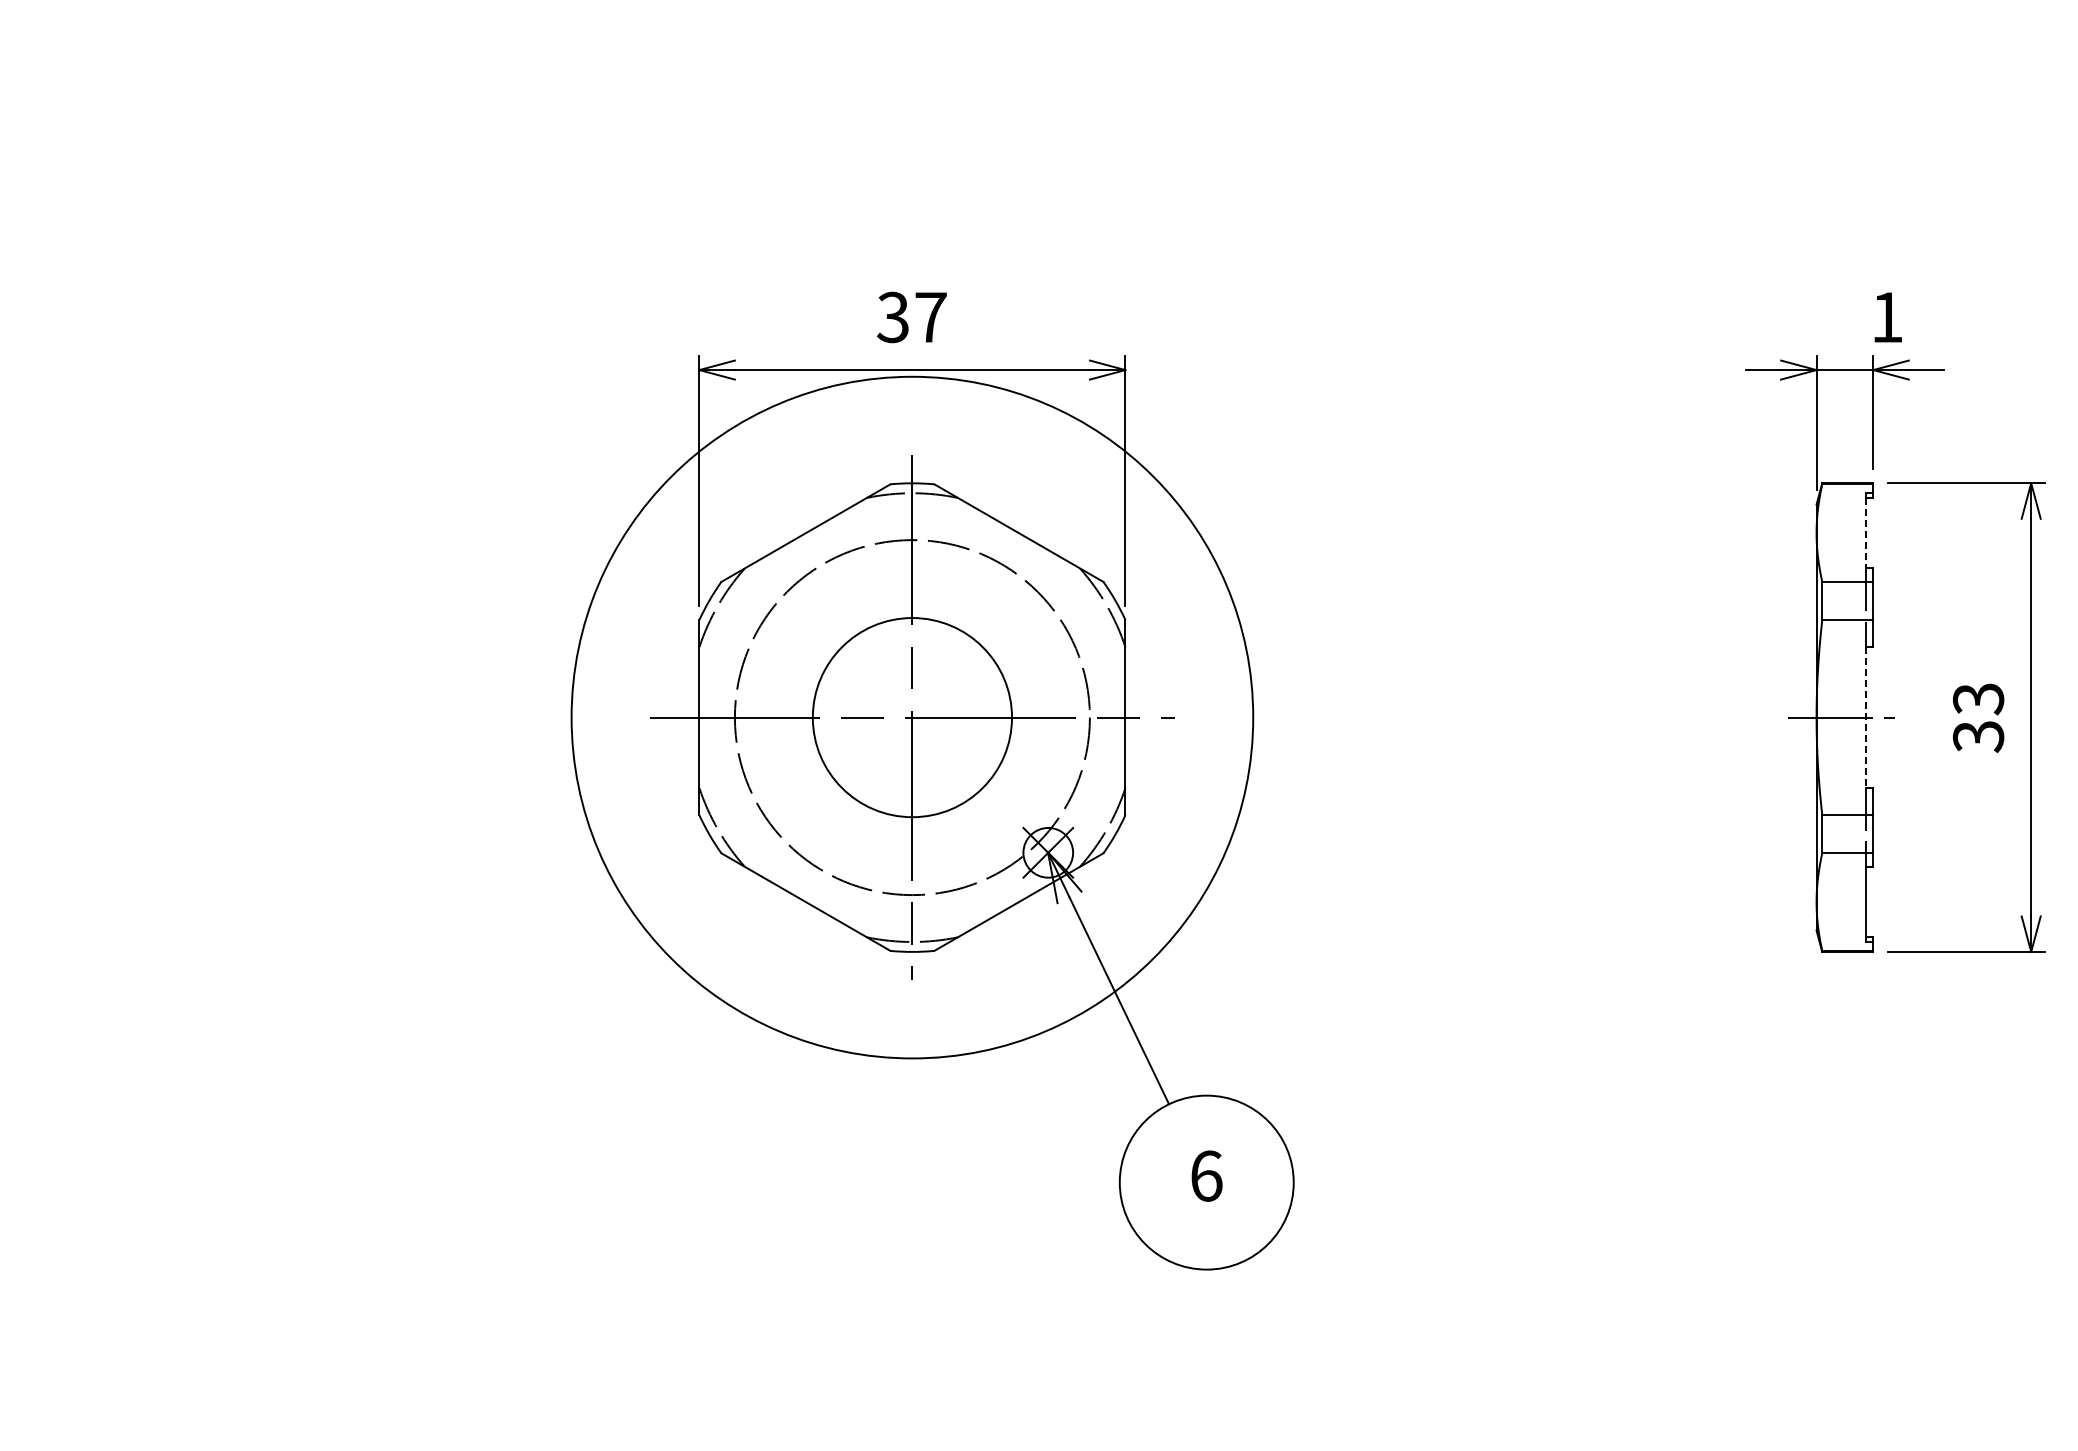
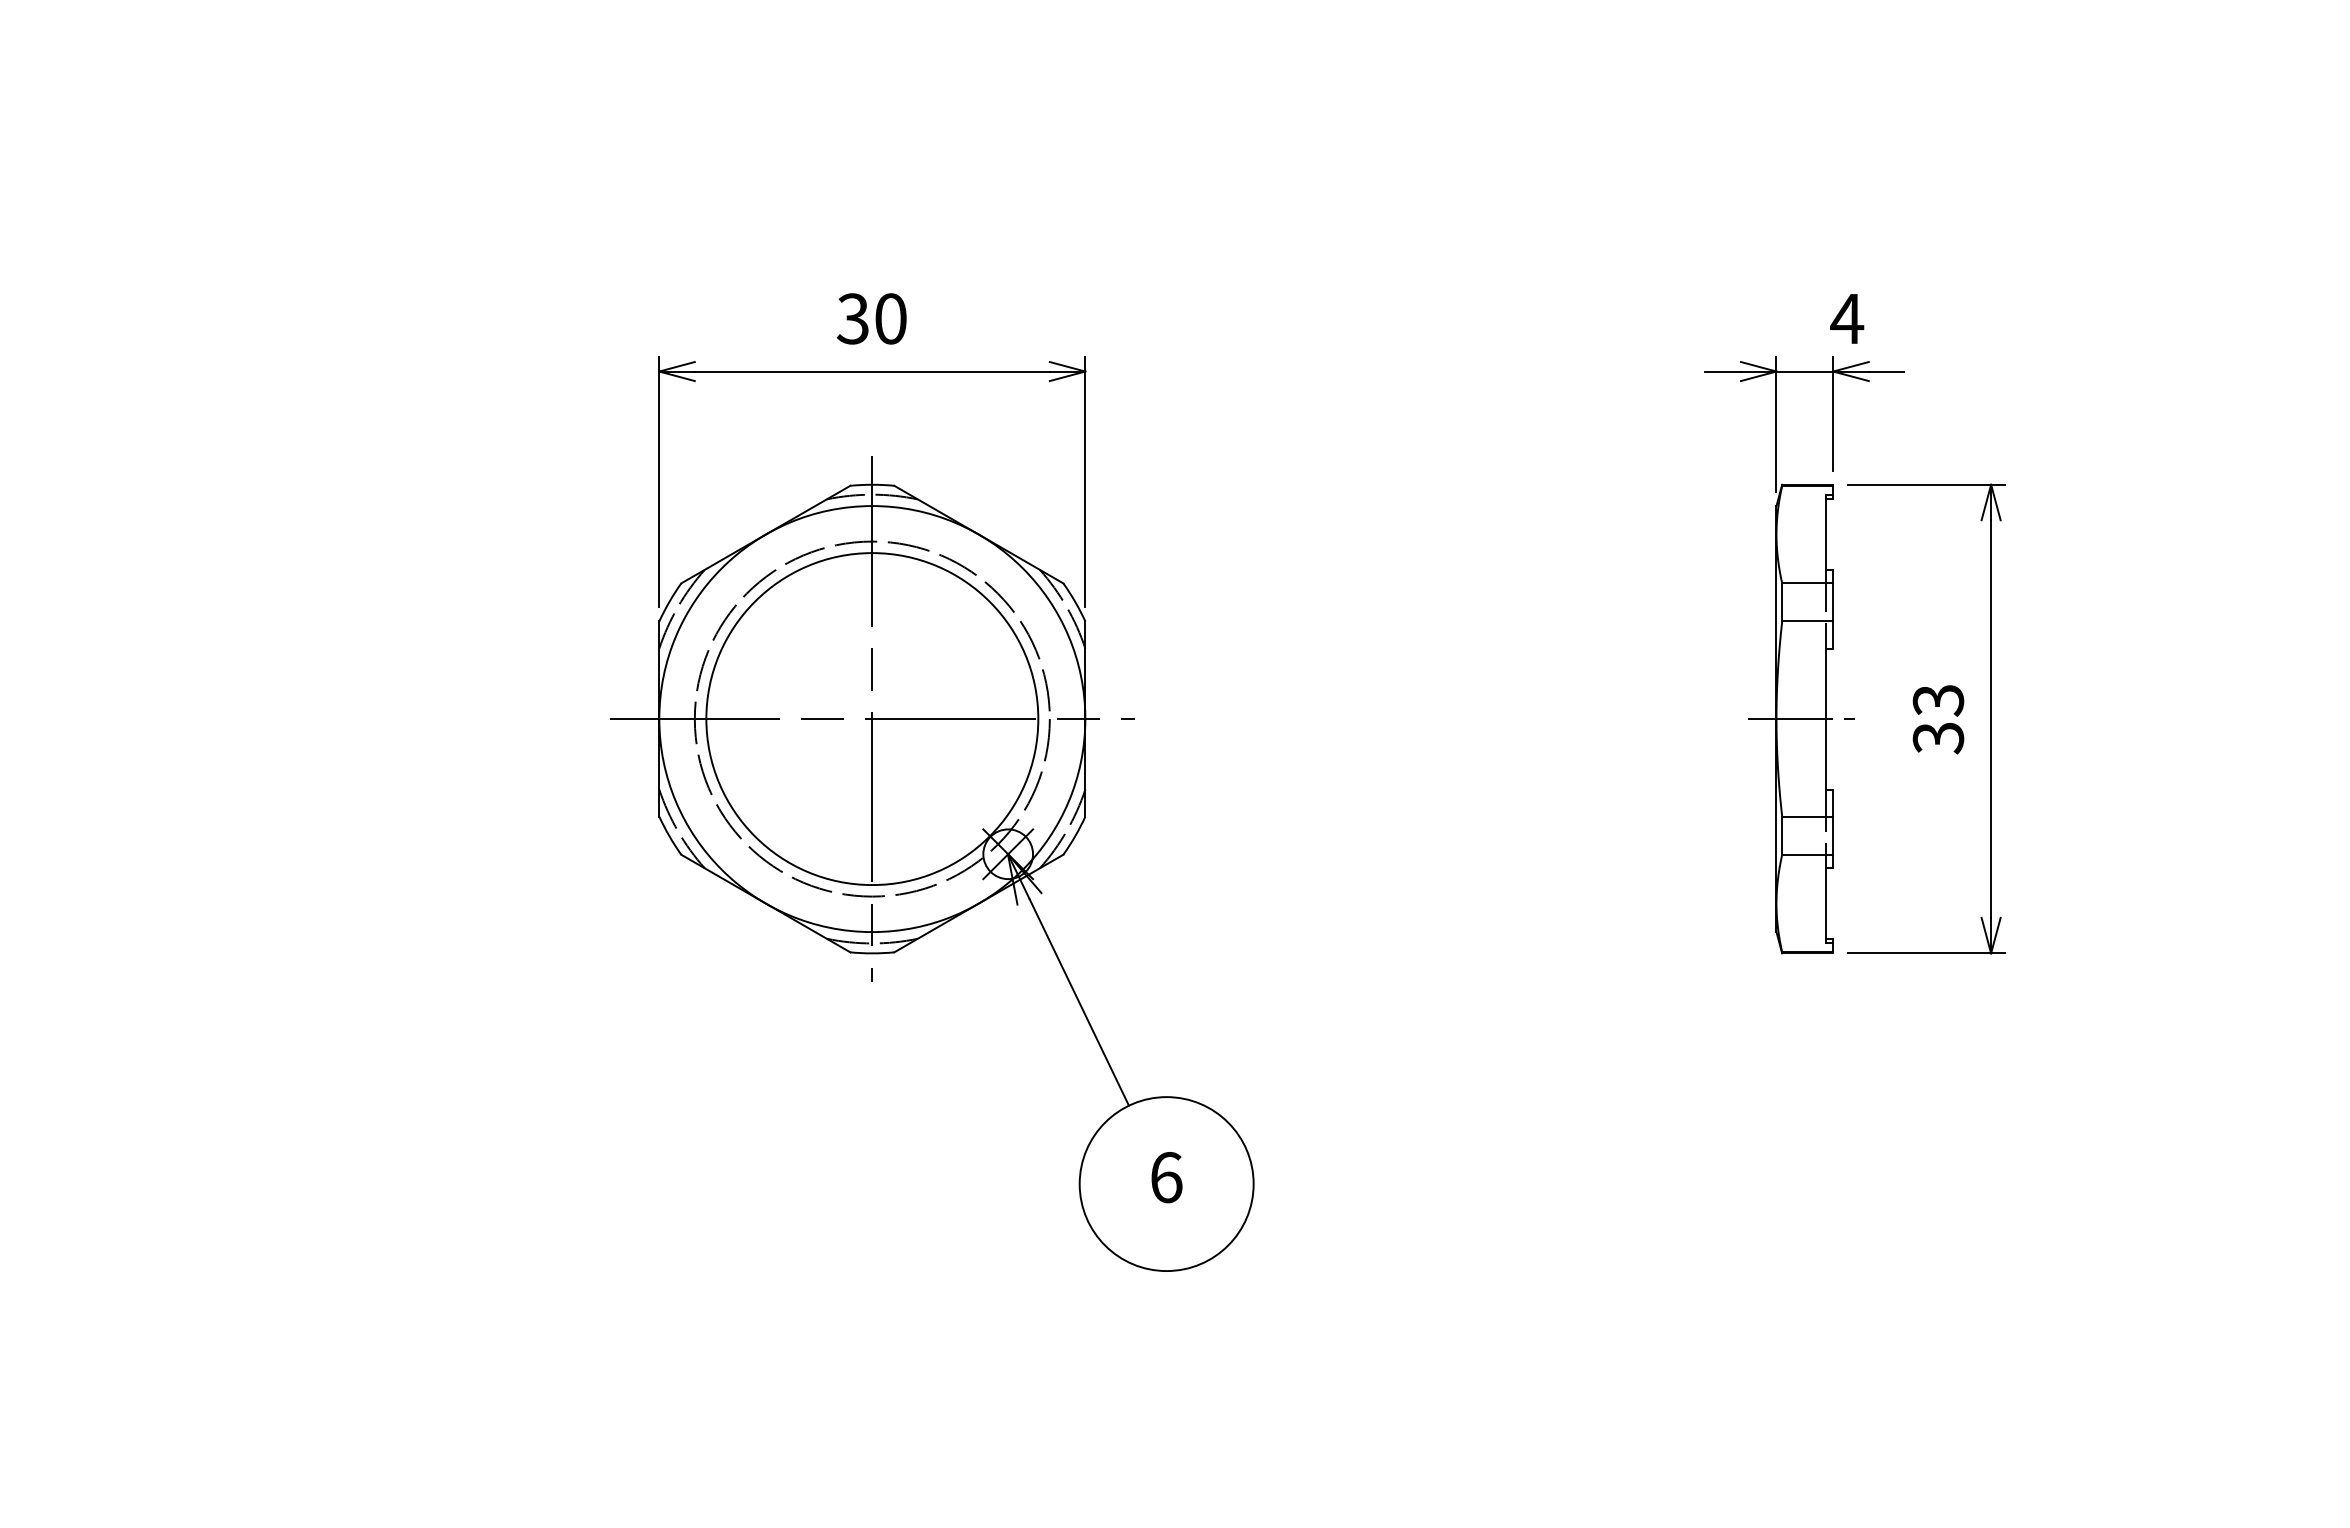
text: (930, 317) -> (890, 318), 37 -> 30
text: (1887, 317) -> (1847, 318), 1 -> 4
line: (1866, 534) -> (1826, 535), dashed -> solid
circle: (912, 718) -> (872, 719), size x0.62
circle: (912, 718) -> (872, 719), size x1.67
line: (1866, 718) -> (1826, 719), dashed -> solid

